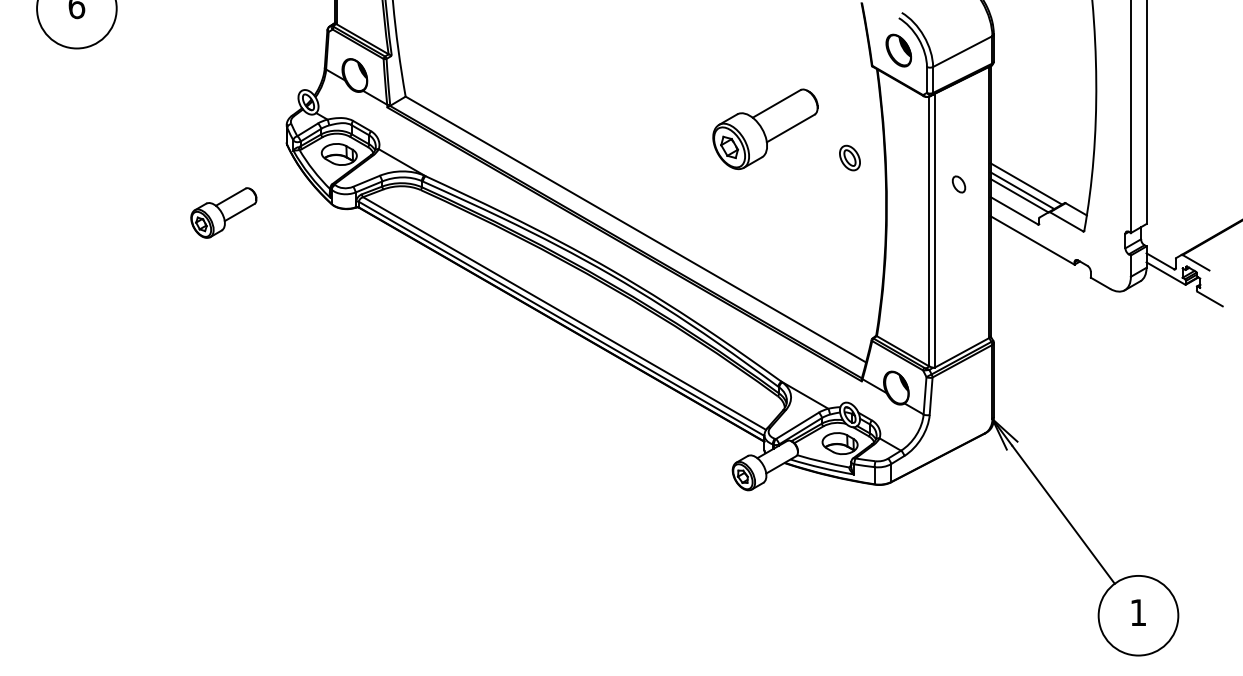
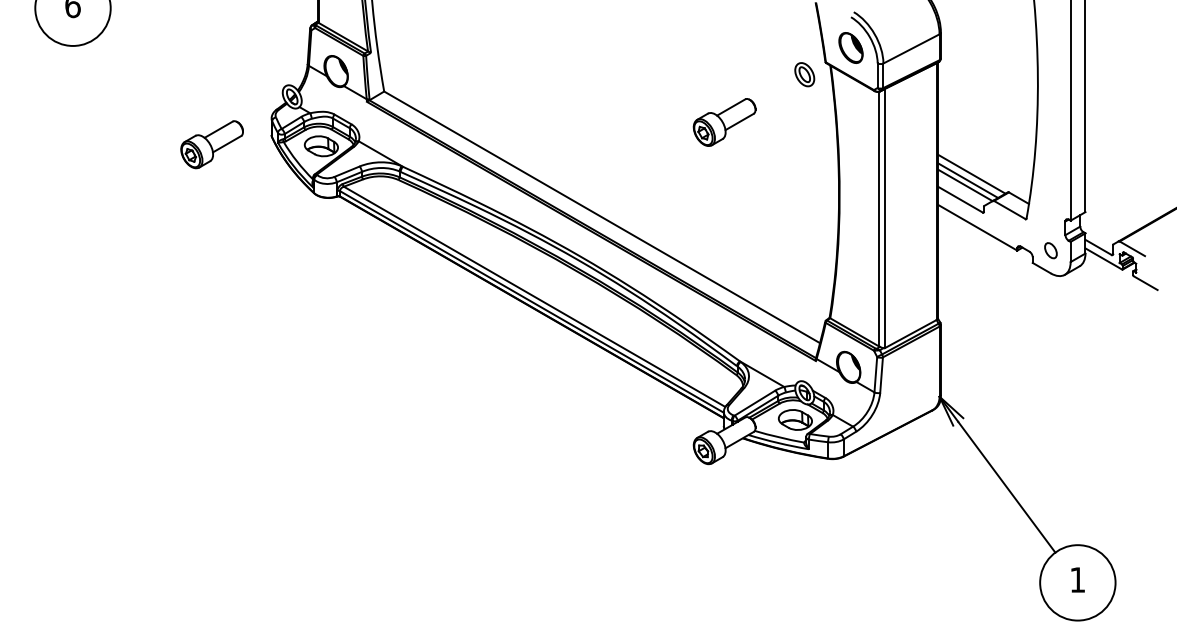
part: (765, 129) -> (724, 122), size x0.62
part: (849, 157) -> (804, 74), moved
part: (958, 184) -> (1050, 250), moved
part: (223, 212) -> (211, 144), moved

